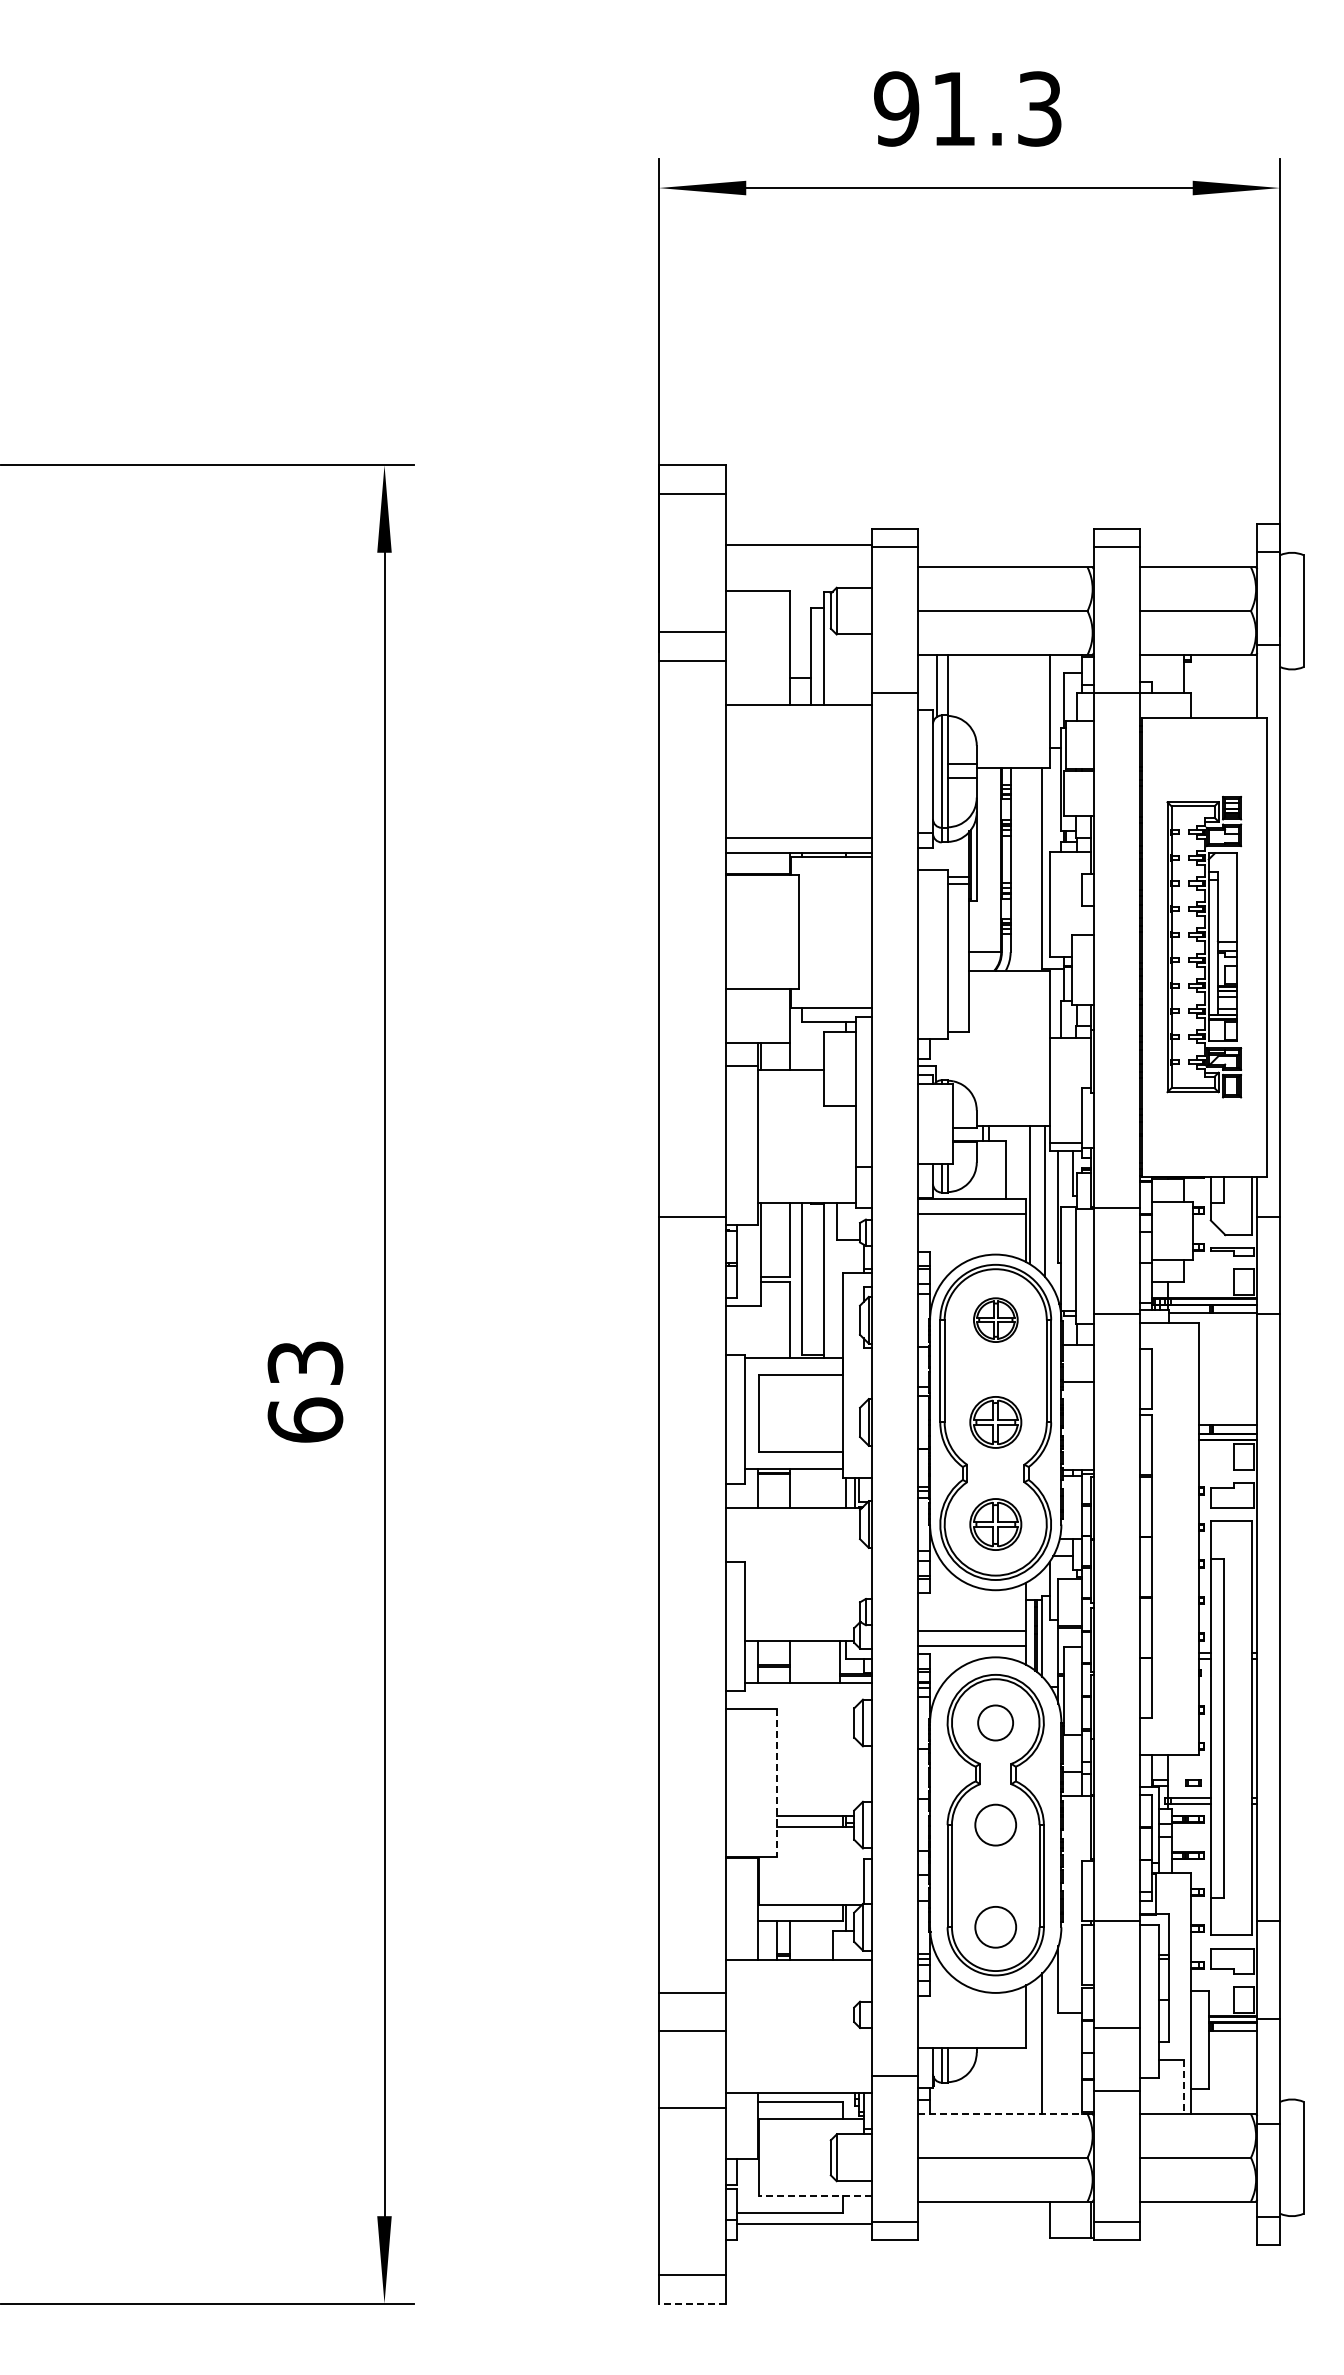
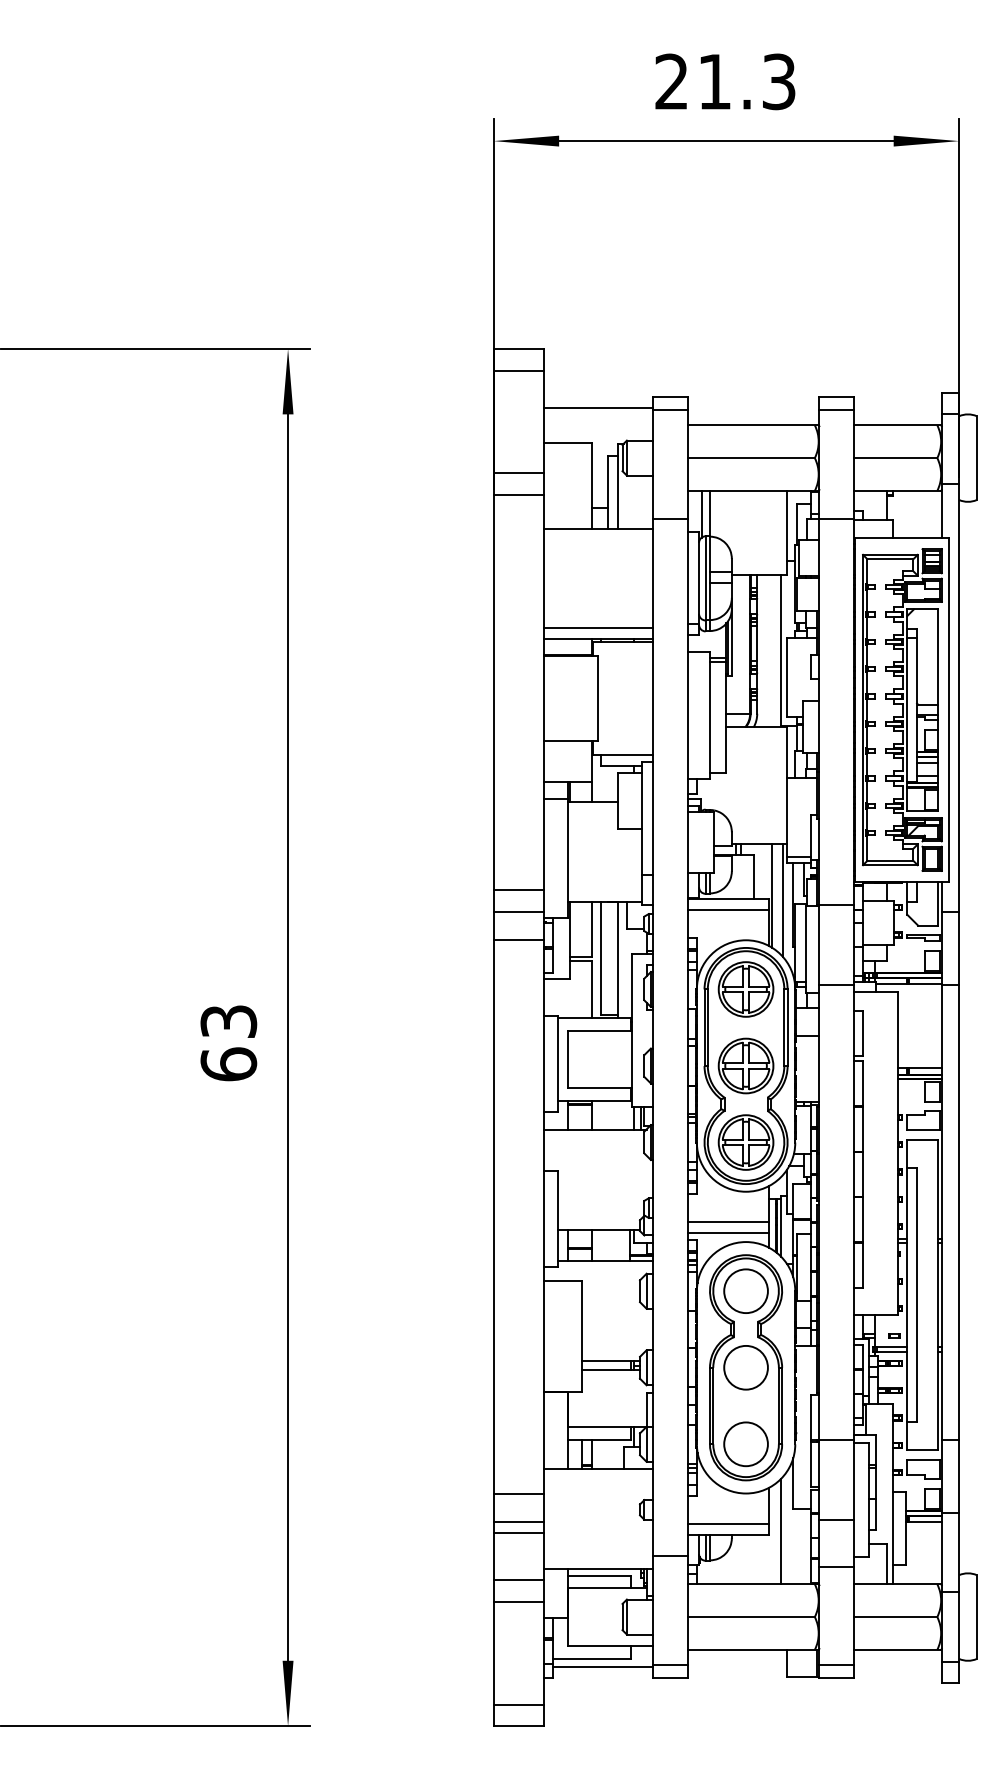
text: (896, 108) -> (671, 81), 91.3 -> 21.3
part: (1203, 946) -> (901, 709), size x1.43
line: (691, 1187) -> (518, 890), added
line: (691, 1254) -> (518, 940), added
part: (995, 1319) -> (745, 988), size x1.67
part: (995, 1422) -> (745, 1066), size x1.43
part: (995, 1524) -> (745, 1142), size x1.43
circle: (995, 1722) -> (745, 1290), size x1.67
line: (776, 1783) -> (581, 1336), dashed -> solid
circle: (995, 1824) -> (745, 1367), size x1.43
circle: (995, 1927) -> (745, 1444), size x1.43
line: (972, 2033) -> (728, 1523), added
line: (691, 2045) -> (518, 1532), added
line: (1183, 2087) -> (886, 1564), dashed -> solid
line: (1006, 2114) -> (754, 1584), dashed -> solid
line: (691, 2137) -> (518, 1601), added
line: (815, 2196) -> (611, 1646), dashed -> solid
line: (692, 2303) -> (518, 1726), dashed -> solid

